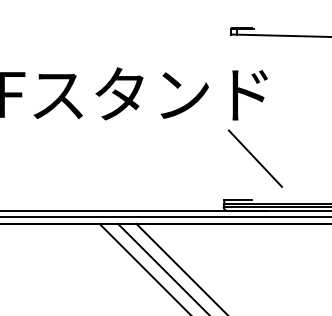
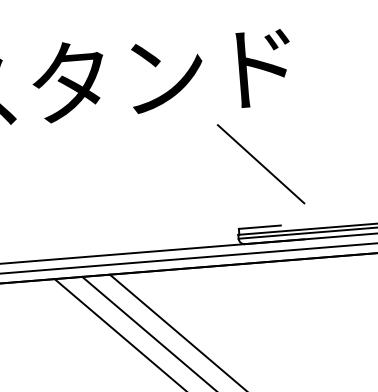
line: (254, 158) -> (259, 164), moved

